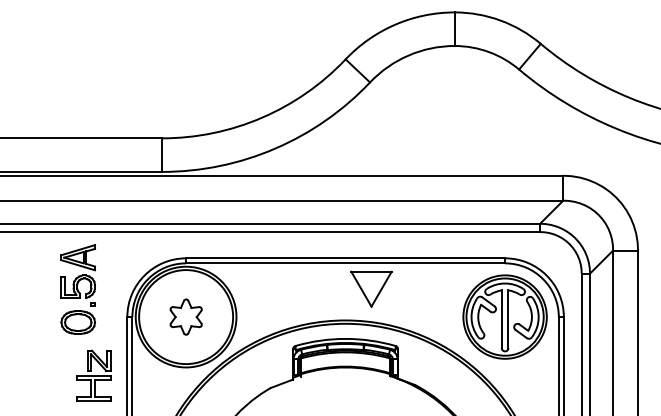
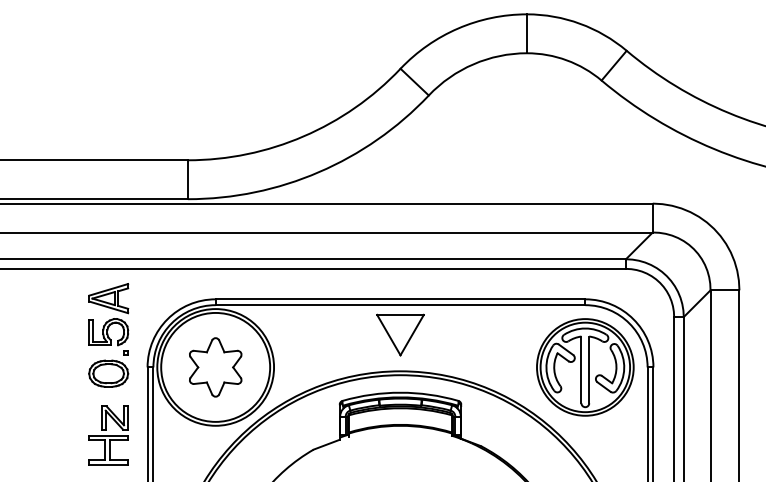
part: (371, 288) -> (400, 334), moved
part: (78, 289) -> (108, 335), moved
part: (185, 317) -> (215, 367), size x1.43

